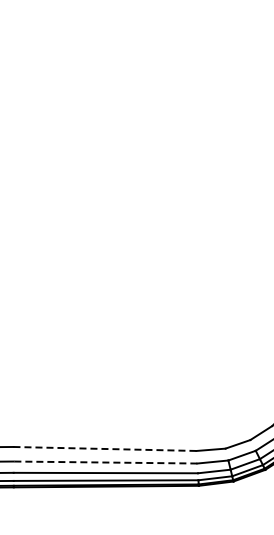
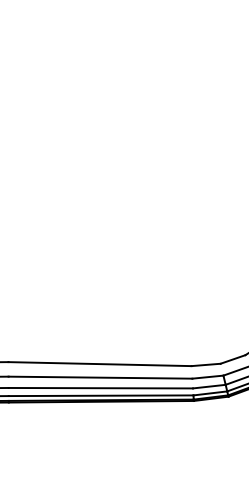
line: (105, 448) -> (100, 363), dashed -> solid
line: (105, 462) -> (100, 377), dashed -> solid

